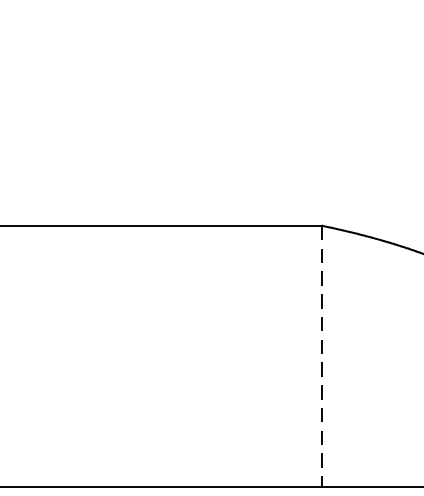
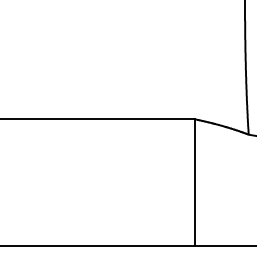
line: (320, 358) -> (194, 183), dashed -> solid

